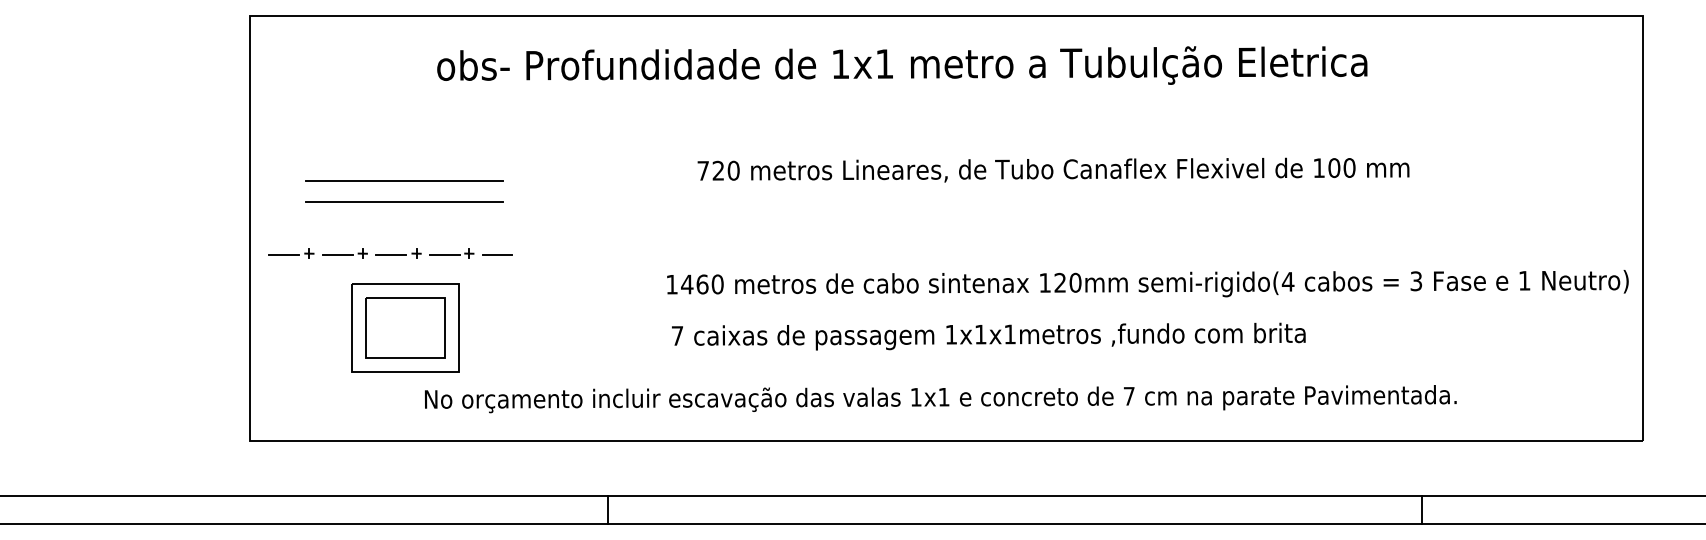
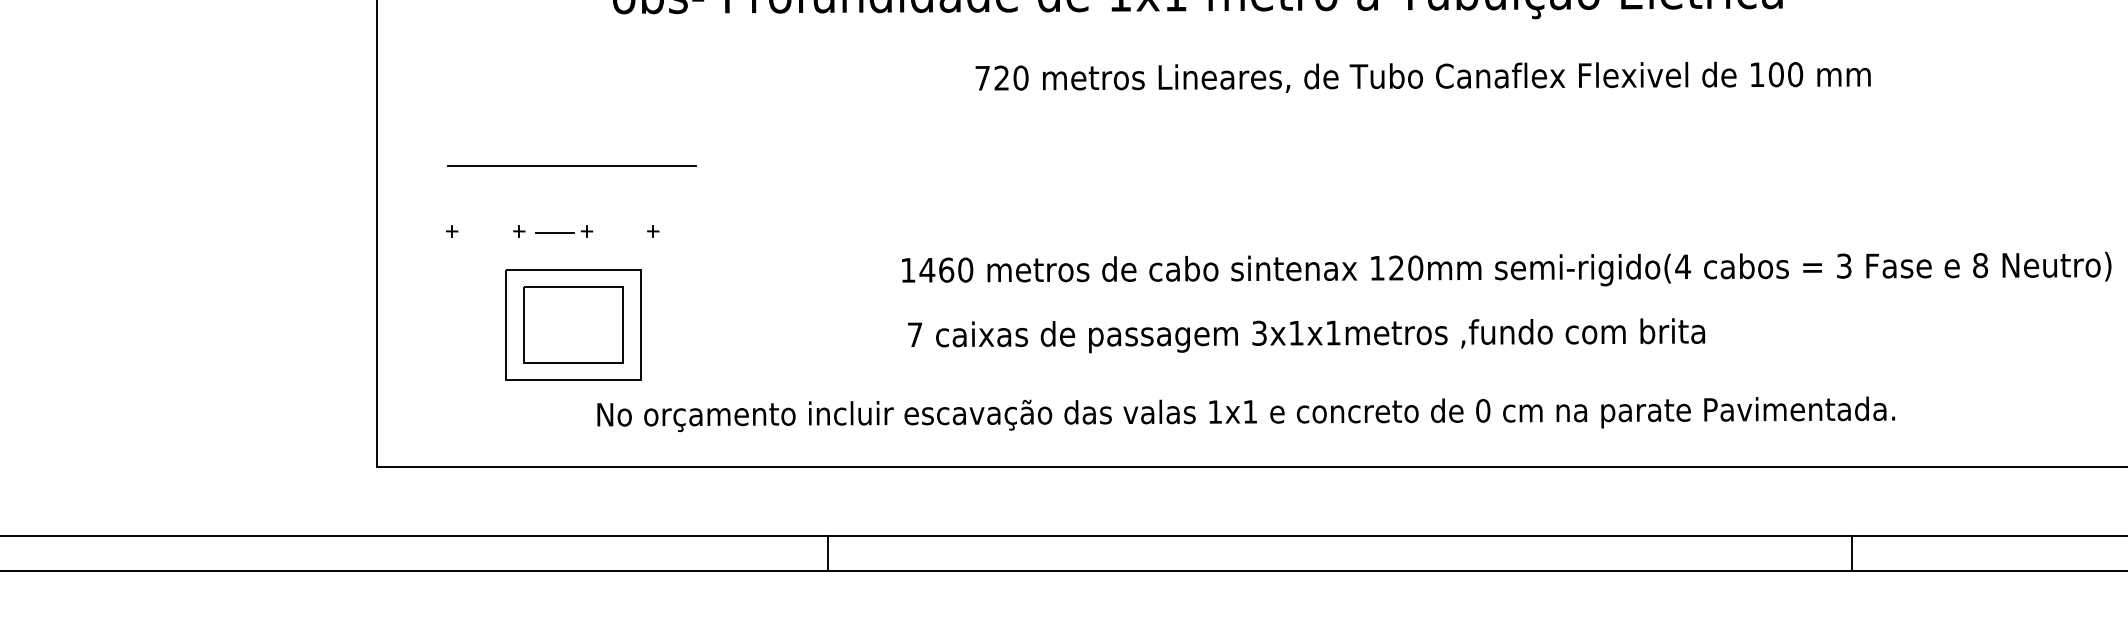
text: (1053, 169) -> (1423, 76), moved
line: (404, 180) -> (571, 139), removed
line: (284, 254) -> (420, 232), removed
line: (337, 254) -> (487, 232), removed
line: (444, 254) -> (622, 232), removed
line: (497, 254) -> (688, 232), removed
text: (1524, 280) -> (1980, 265), 1 -> 8
text: (951, 334) -> (1259, 333), 1x1x1metros -> 3x1x1metros
text: (1128, 395) -> (1482, 409), 7 -> 0

